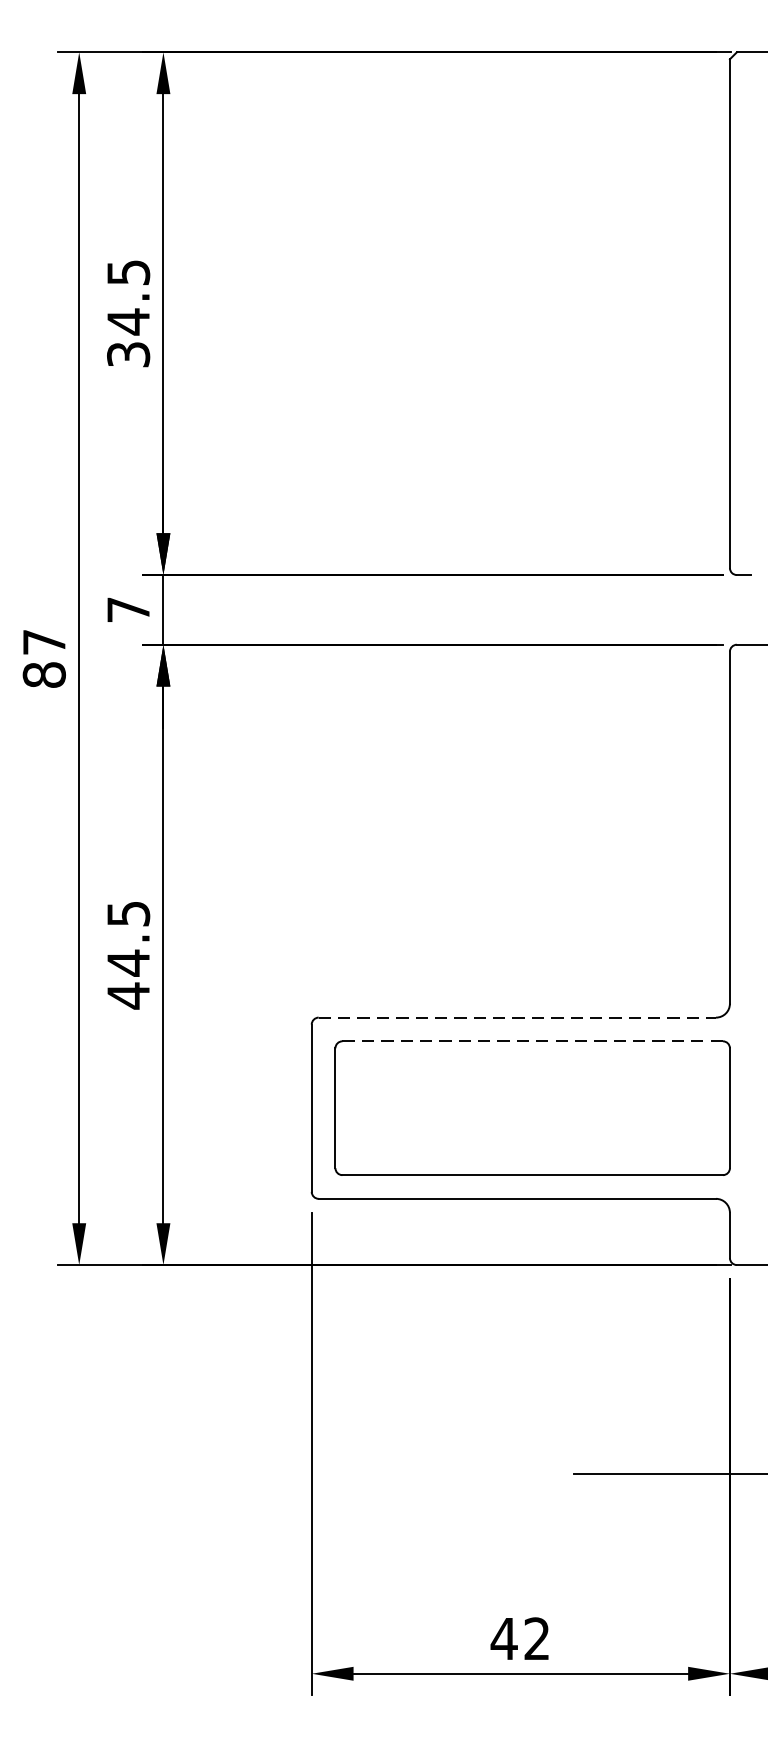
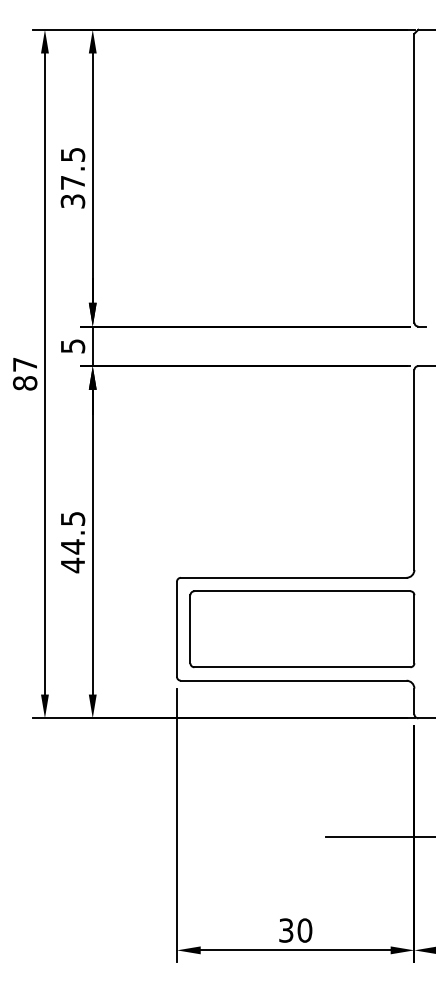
text: (127, 321) -> (72, 182), 34.5 -> 37.5
text: (129, 610) -> (73, 346), 7 -> 5
line: (516, 1017) -> (293, 577), dashed -> solid
line: (532, 1041) -> (302, 591), dashed -> solid
text: (520, 1638) -> (295, 930), 42 -> 30

